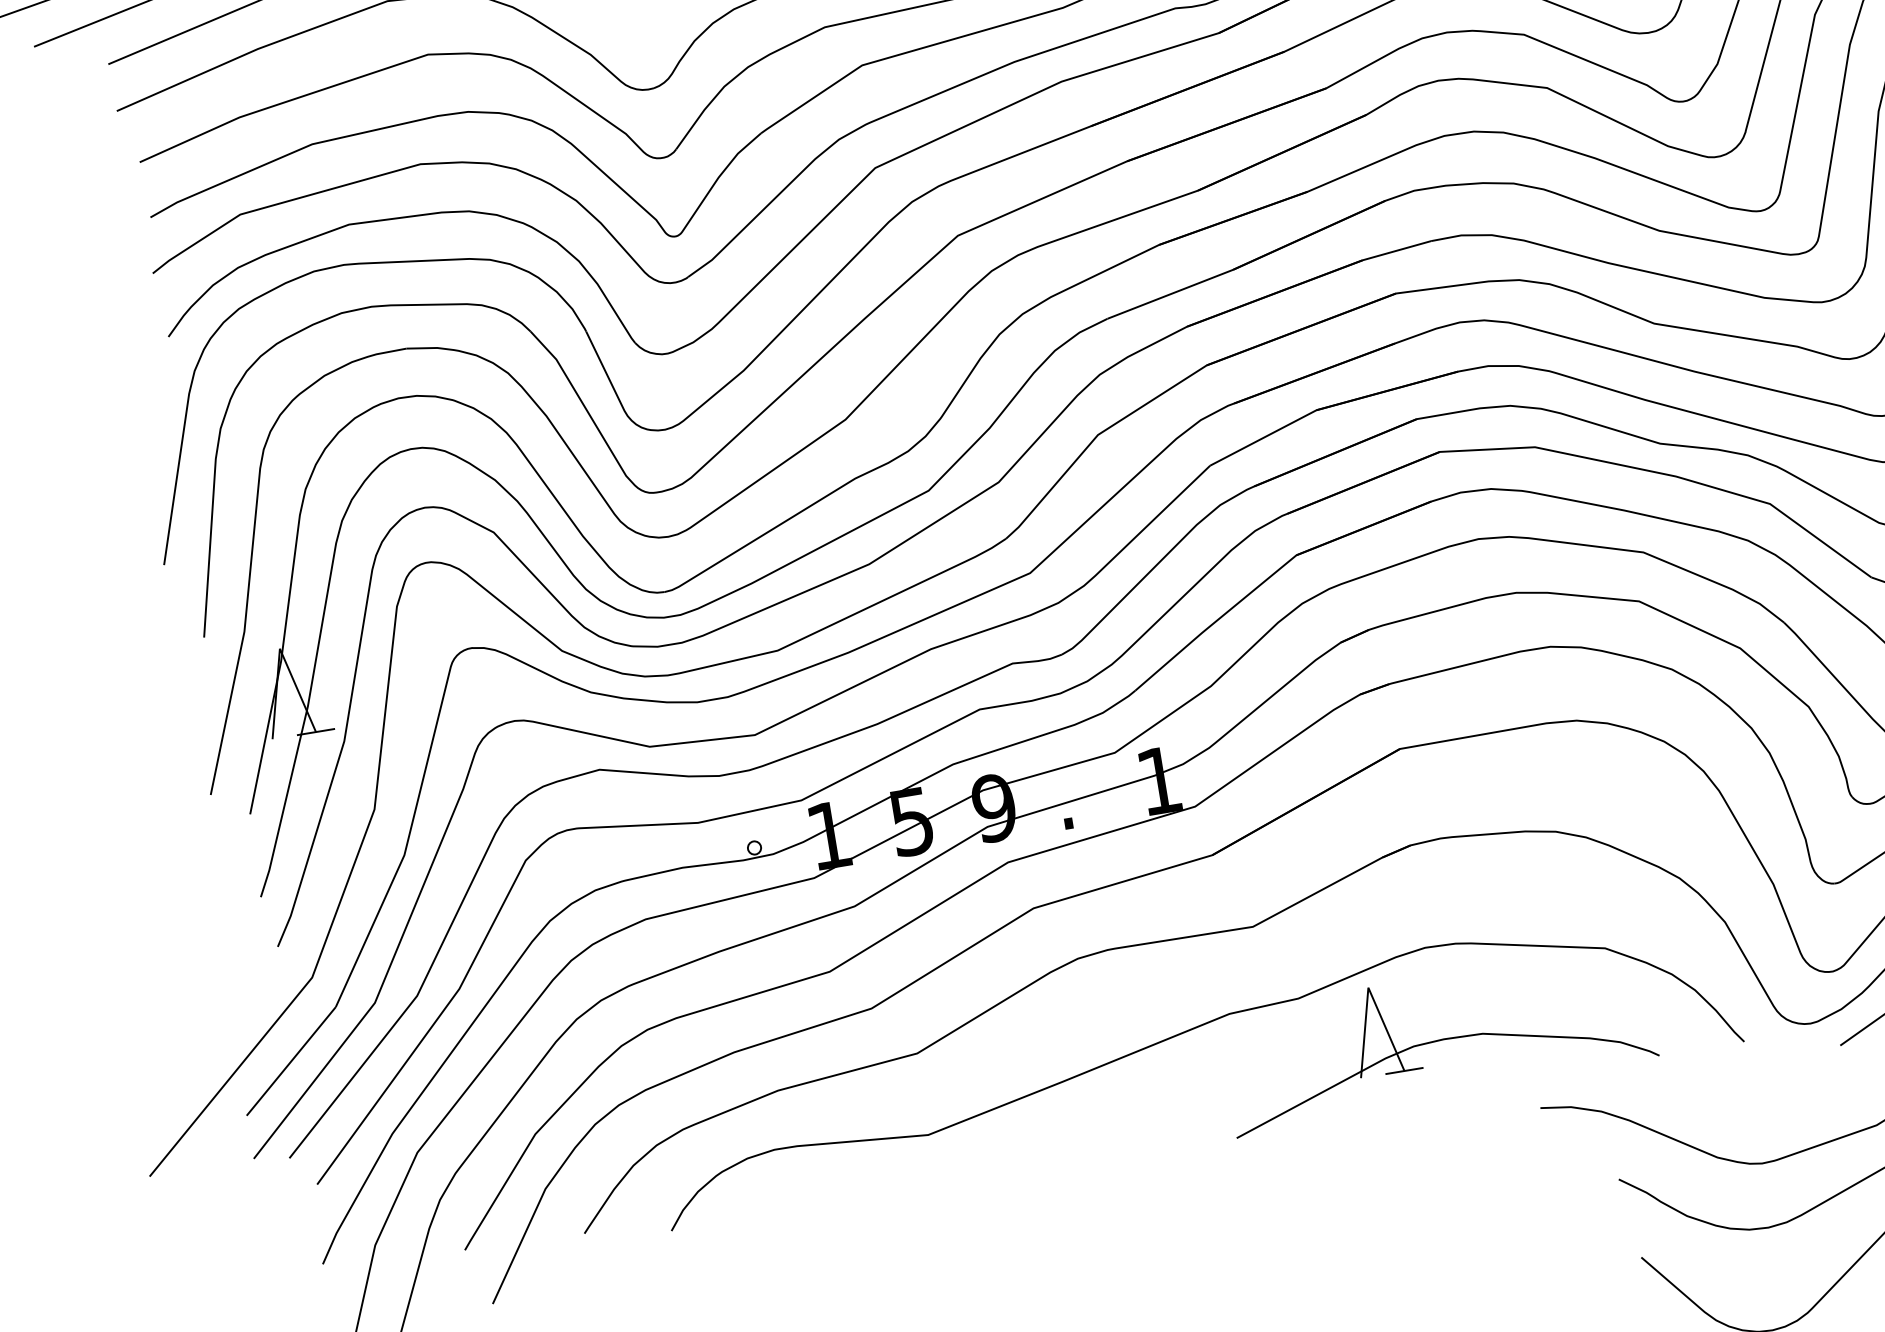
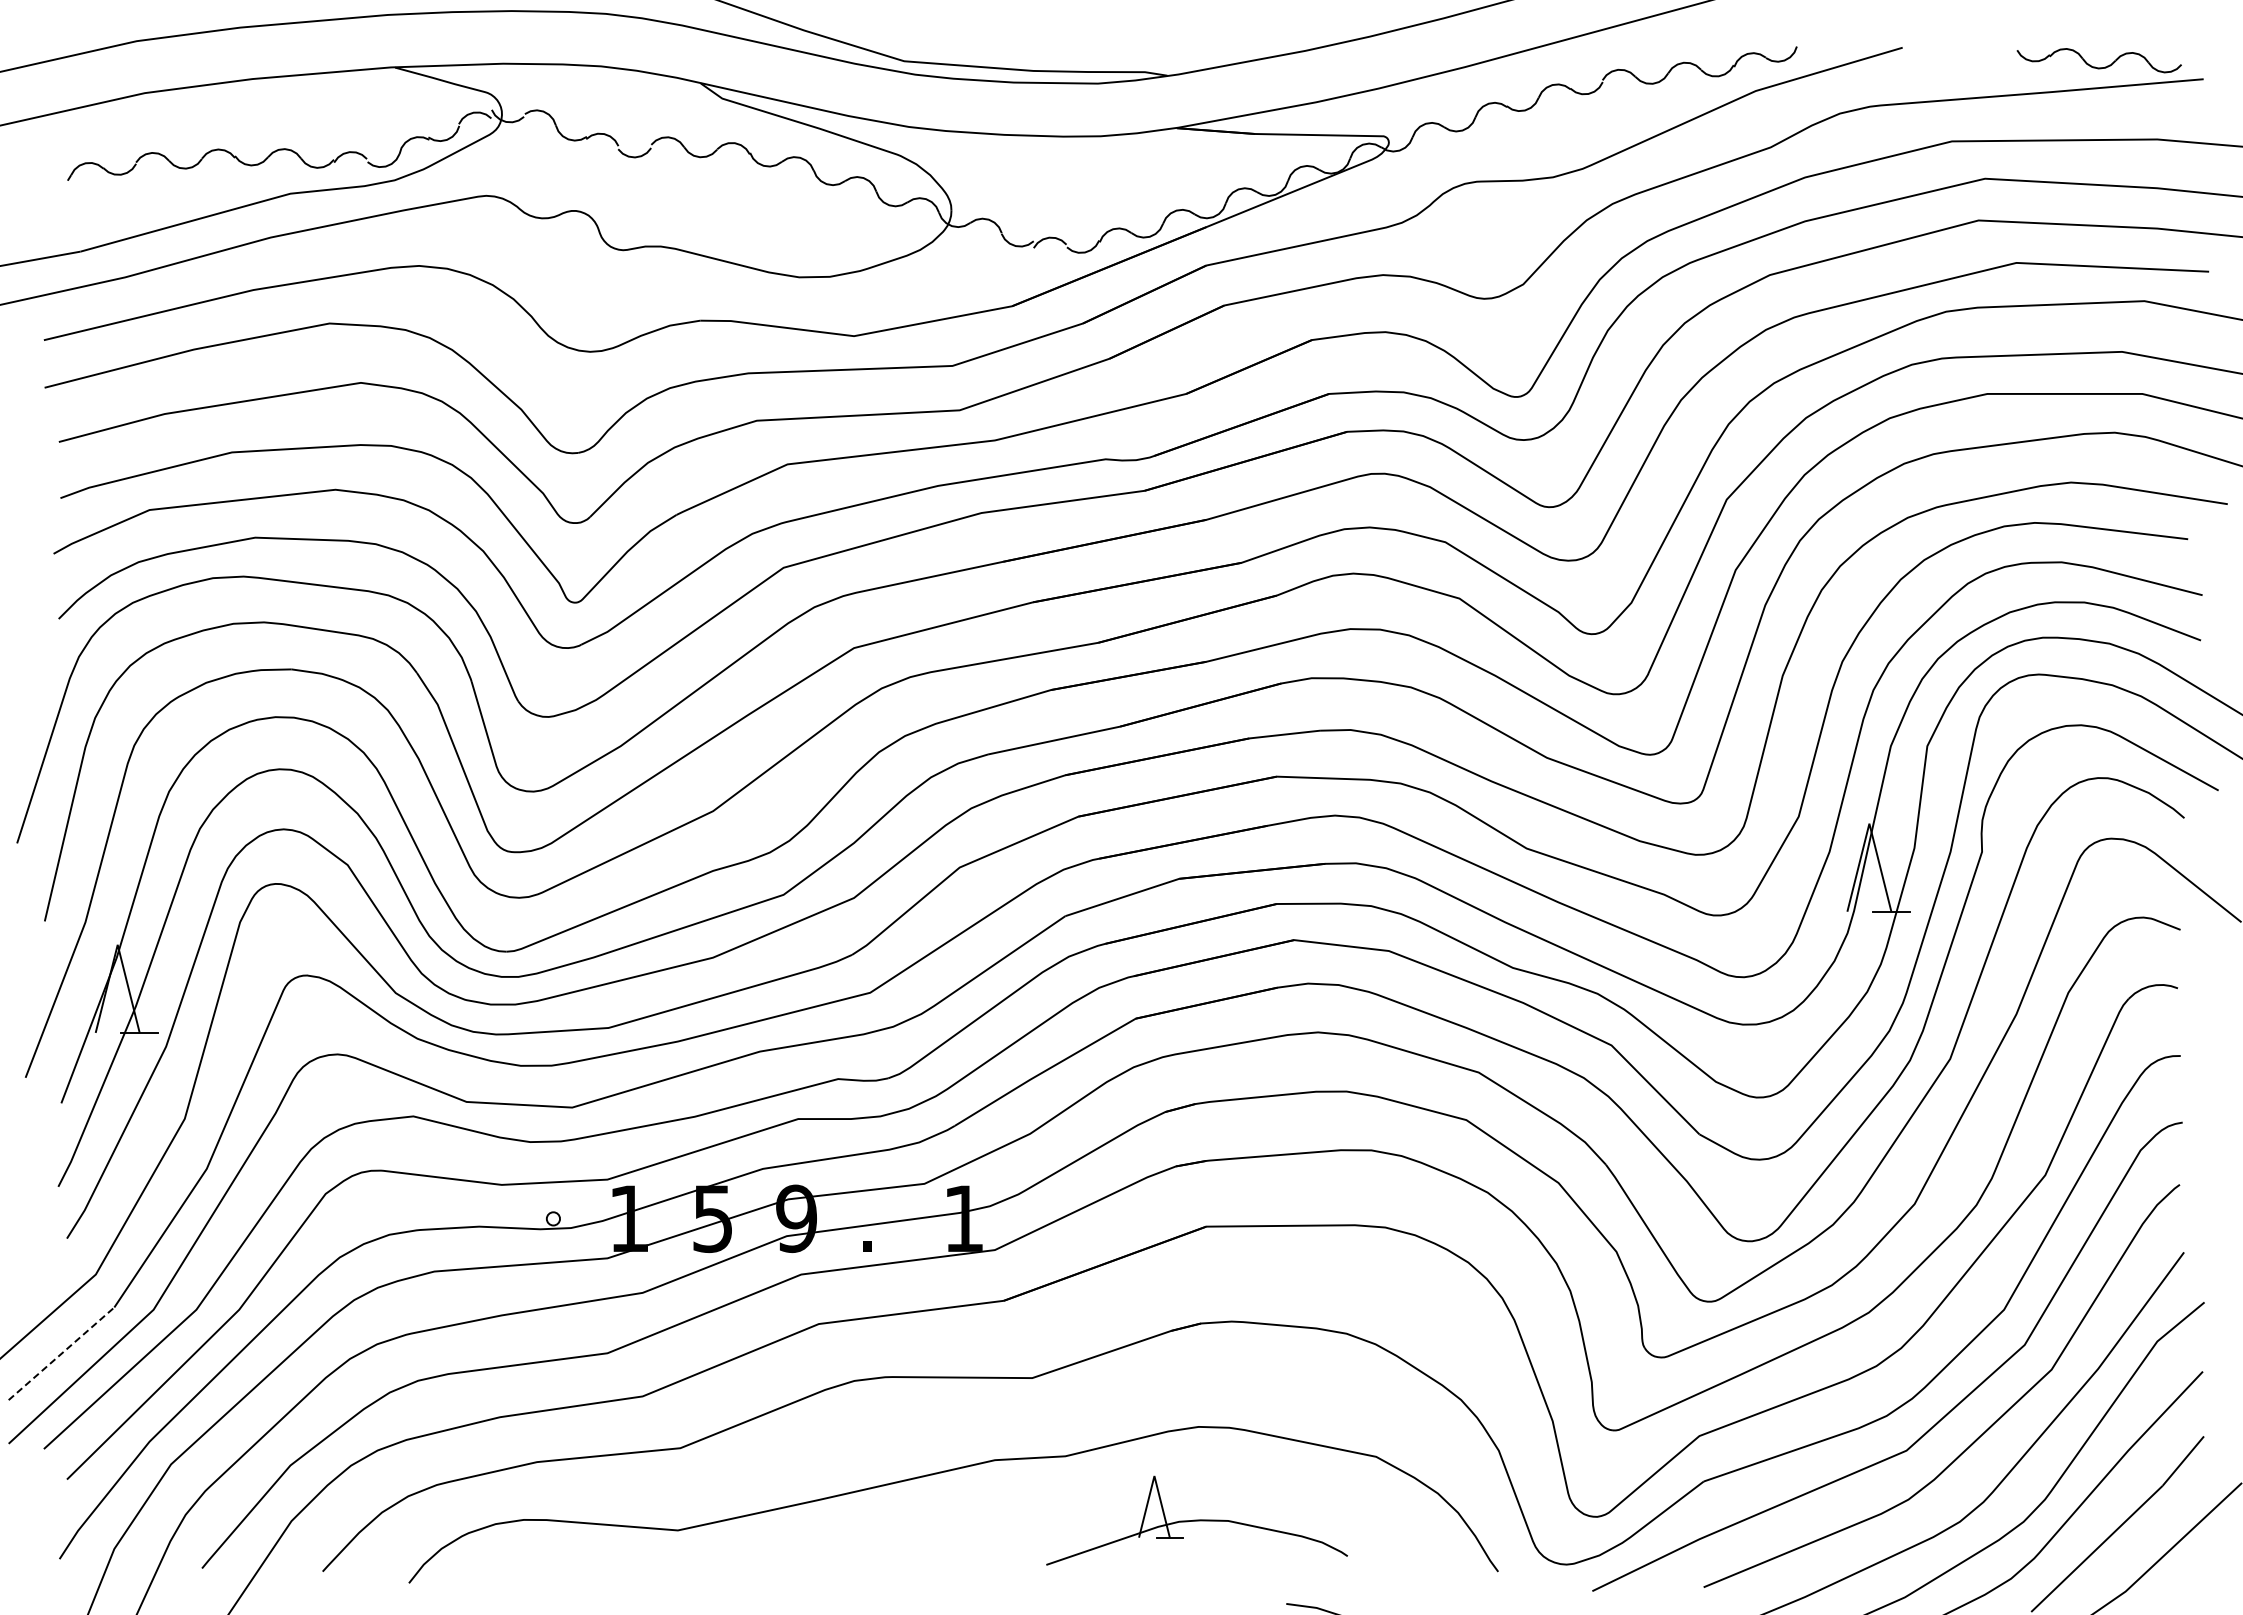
part: (1438, 1040) -> (1196, 1520), size x0.7
line: (291, 1061) -> (61, 1353), solid -> dashed

